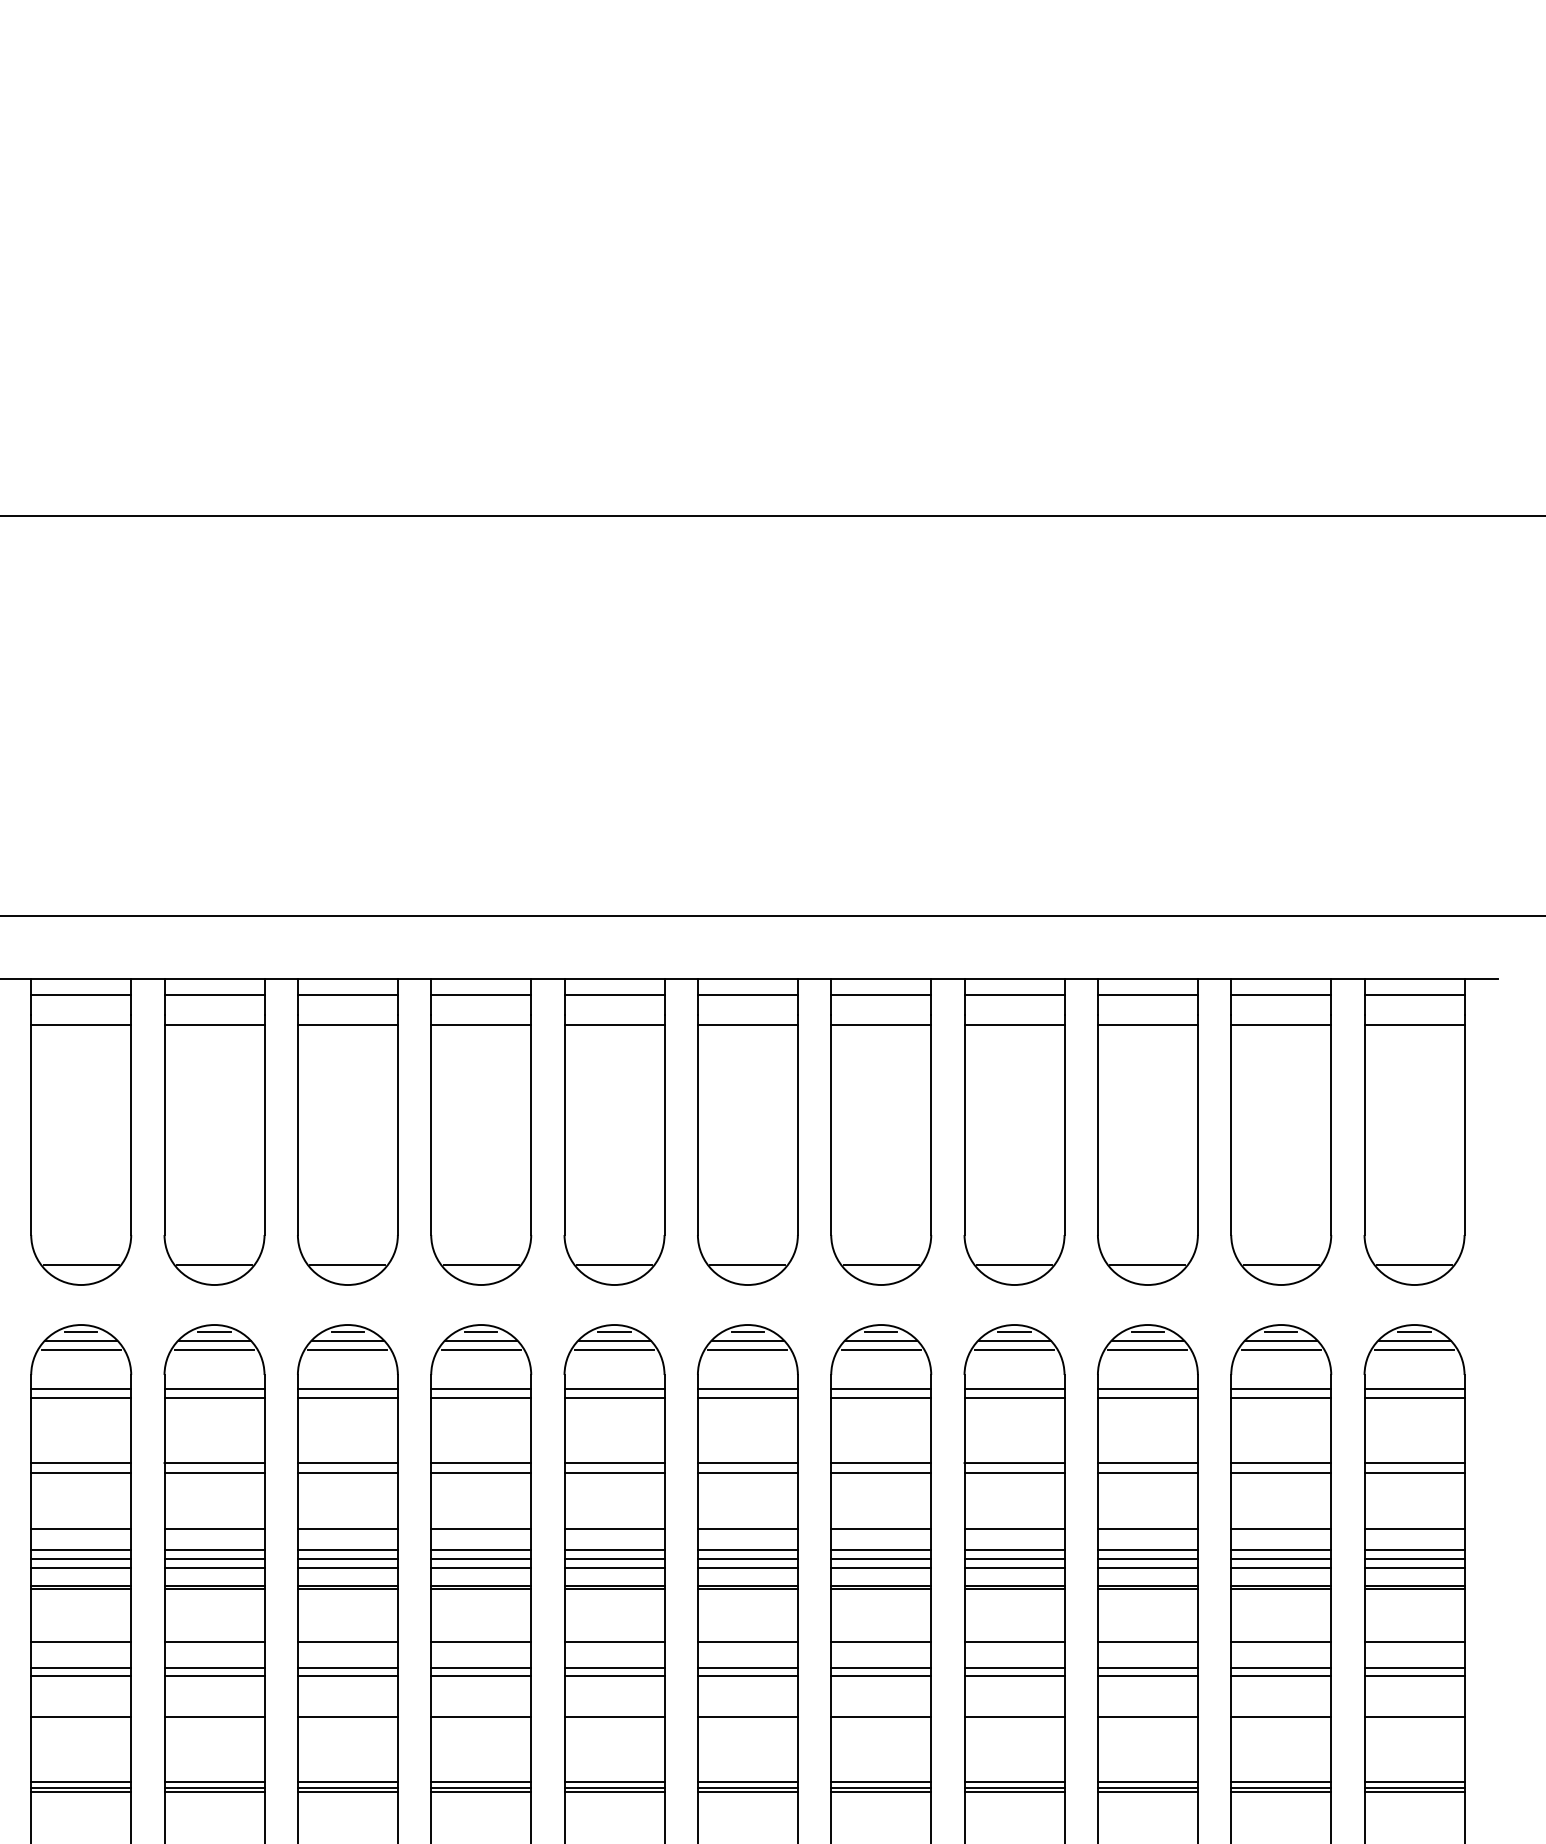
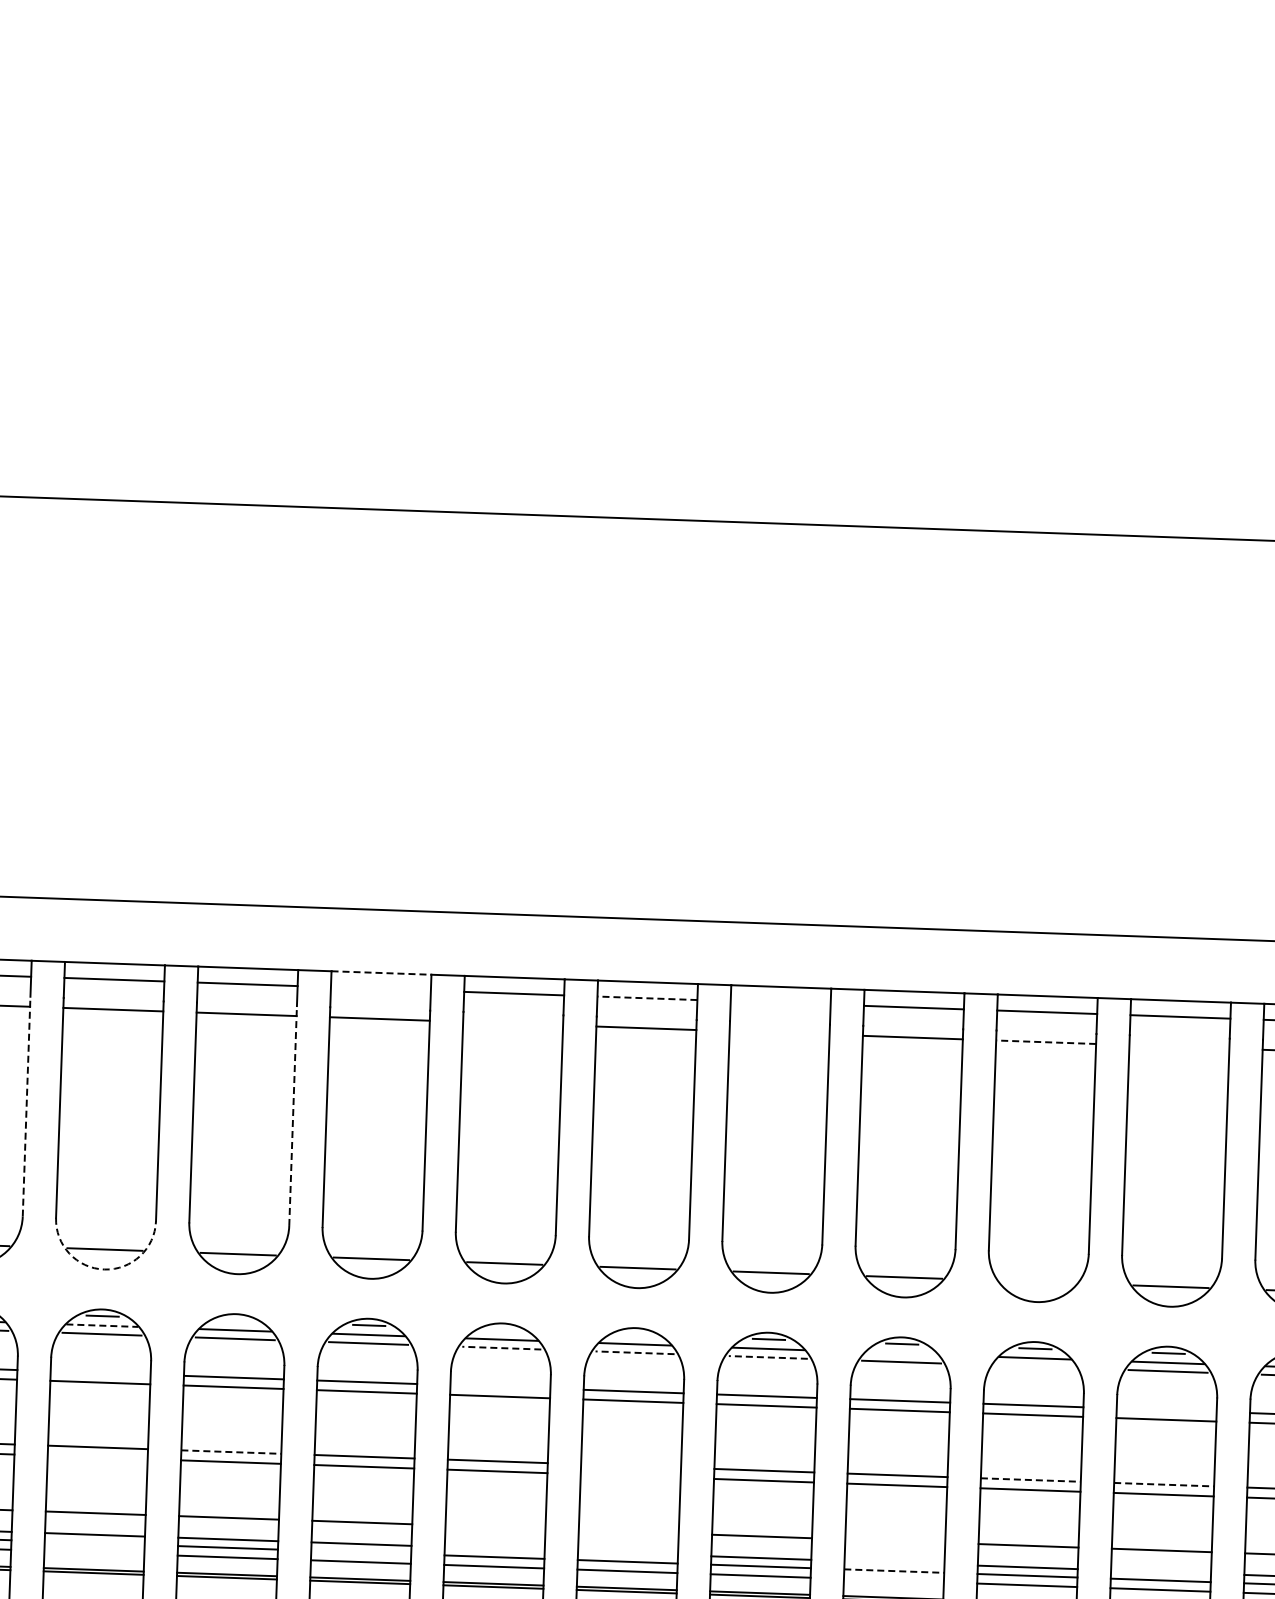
line: (481, 979) -> (381, 973), solid -> dashed
line: (481, 995) -> (381, 989), removed
line: (747, 995) -> (647, 998), solid -> dashed
line: (881, 995) -> (780, 1003), removed
line: (614, 1025) -> (513, 1024), removed
line: (881, 1025) -> (779, 1033), removed
line: (1147, 1025) -> (1045, 1042), solid -> dashed
line: (1281, 1025) -> (1179, 1047), removed
line: (131, 1124) -> (26, 1106), solid -> dashed
line: (397, 1124) -> (292, 1115), solid -> dashed
line: (1147, 1265) -> (1037, 1282), removed
arc: (214, 1285) -> (104, 1270), solid -> dashed
line: (347, 1331) -> (235, 1320), removed
line: (614, 1331) -> (502, 1329), removed
line: (747, 1331) -> (635, 1334), removed
line: (215, 1341) -> (103, 1326), solid -> dashed
line: (1014, 1341) -> (901, 1353), removed
line: (614, 1349) -> (501, 1347), solid -> dashed
line: (747, 1349) -> (634, 1352), solid -> dashed
line: (881, 1349) -> (768, 1357), solid -> dashed
line: (1147, 1349) -> (1034, 1366), removed
line: (214, 1388) -> (100, 1372), removed
line: (614, 1388) -> (500, 1386), removed
line: (1281, 1388) -> (1166, 1410), removed
line: (348, 1463) -> (231, 1452), solid -> dashed
line: (747, 1463) -> (630, 1466), removed
line: (1148, 1463) -> (1031, 1480), solid -> dashed
line: (1281, 1463) -> (1164, 1485), solid -> dashed
line: (214, 1473) -> (97, 1457), removed
line: (747, 1473) -> (630, 1476), removed
line: (614, 1528) -> (495, 1526), removed
line: (747, 1528) -> (628, 1531), removed
line: (1014, 1528) -> (895, 1540), removed
line: (614, 1550) -> (494, 1548), removed
line: (747, 1550) -> (627, 1553), removed
line: (1014, 1550) -> (894, 1562), removed
line: (1281, 1550) -> (1161, 1572), removed
line: (214, 1558) -> (94, 1542), removed
line: (481, 1558) -> (361, 1552), removed
line: (1015, 1558) -> (895, 1570), solid -> dashed
line: (214, 1568) -> (94, 1552), removed
line: (1014, 1568) -> (893, 1580), removed

